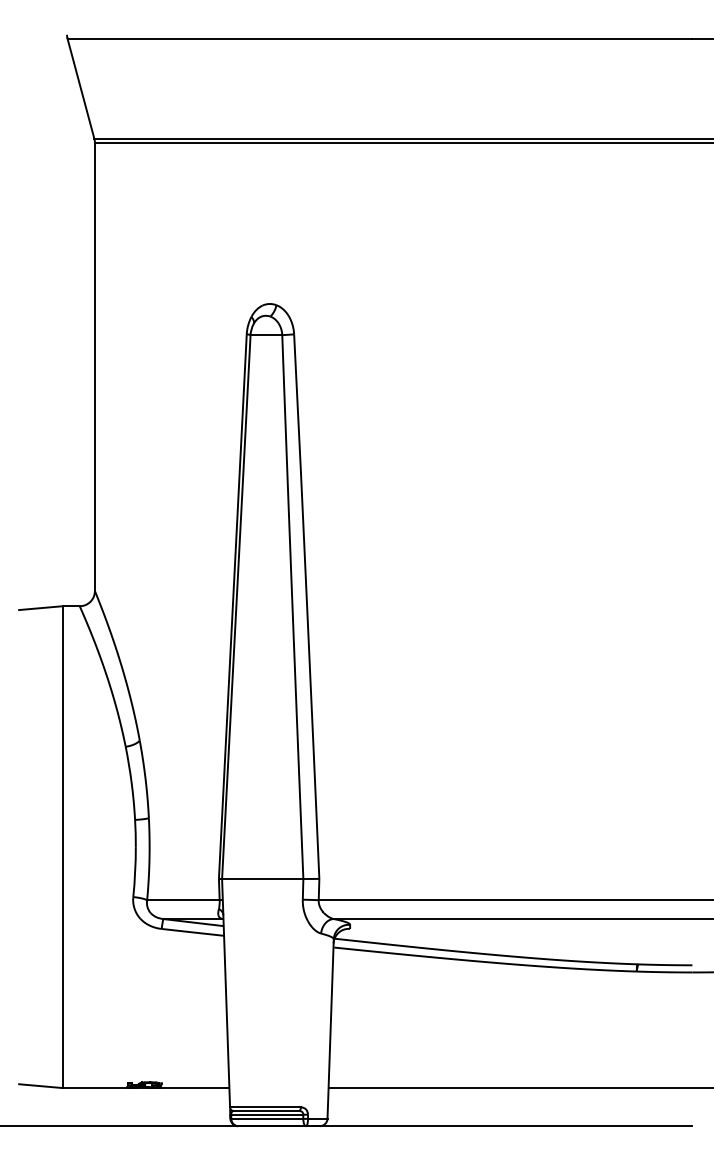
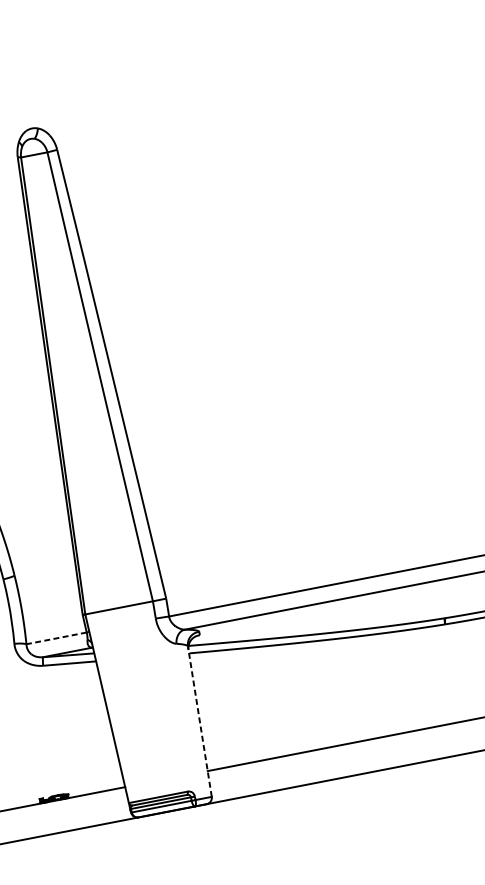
line: (182, 900) -> (55, 638), solid -> dashed
line: (330, 1029) -> (199, 722), solid -> dashed

